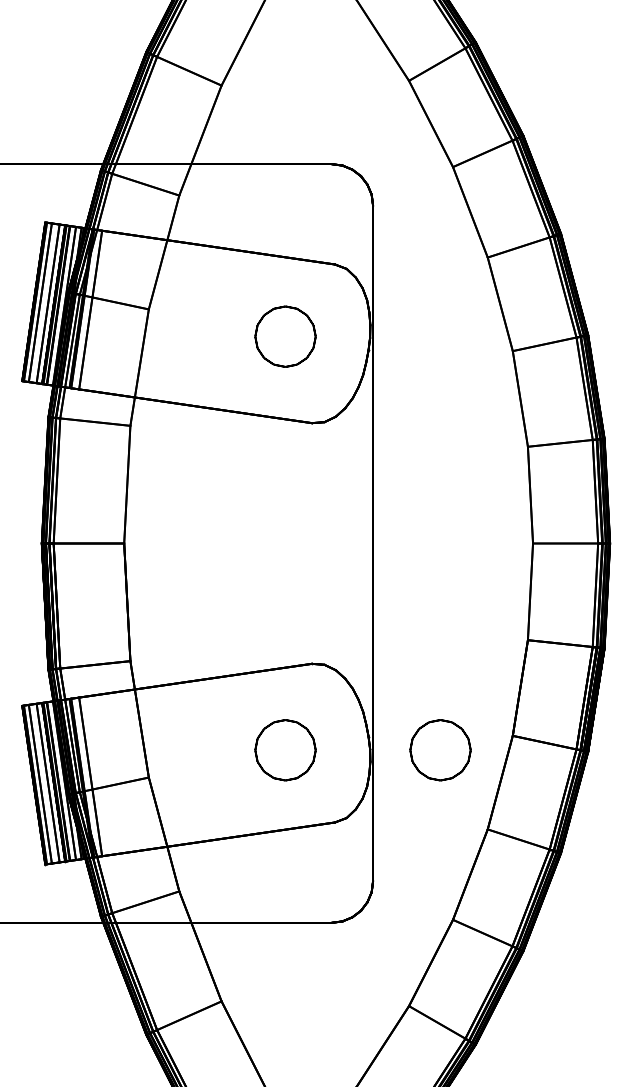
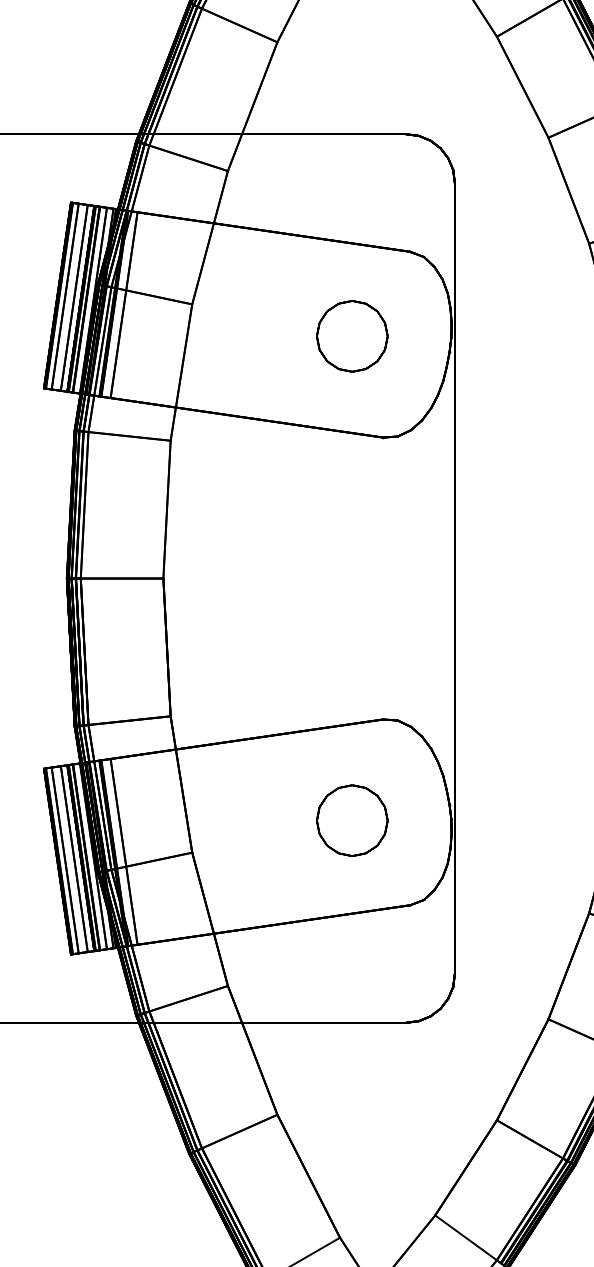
part: (440, 750) -> (533, 820), removed

